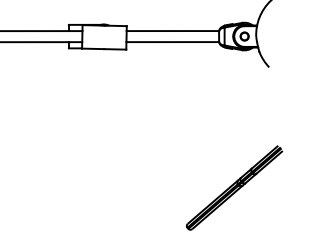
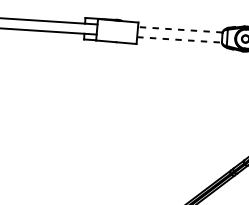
line: (172, 31) -> (179, 30), solid -> dashed
line: (173, 42) -> (180, 40), solid -> dashed

